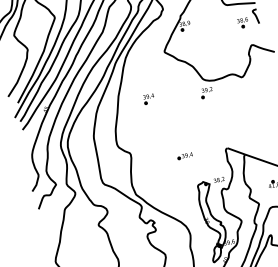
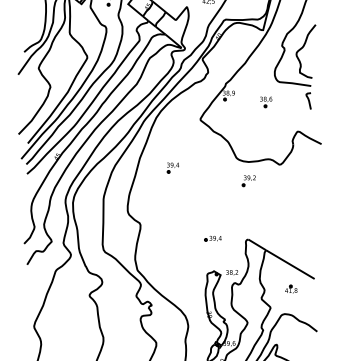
part: (243, 23) -> (266, 102), moved
part: (206, 93) -> (248, 181), moved
part: (184, 155) -> (212, 238), moved

